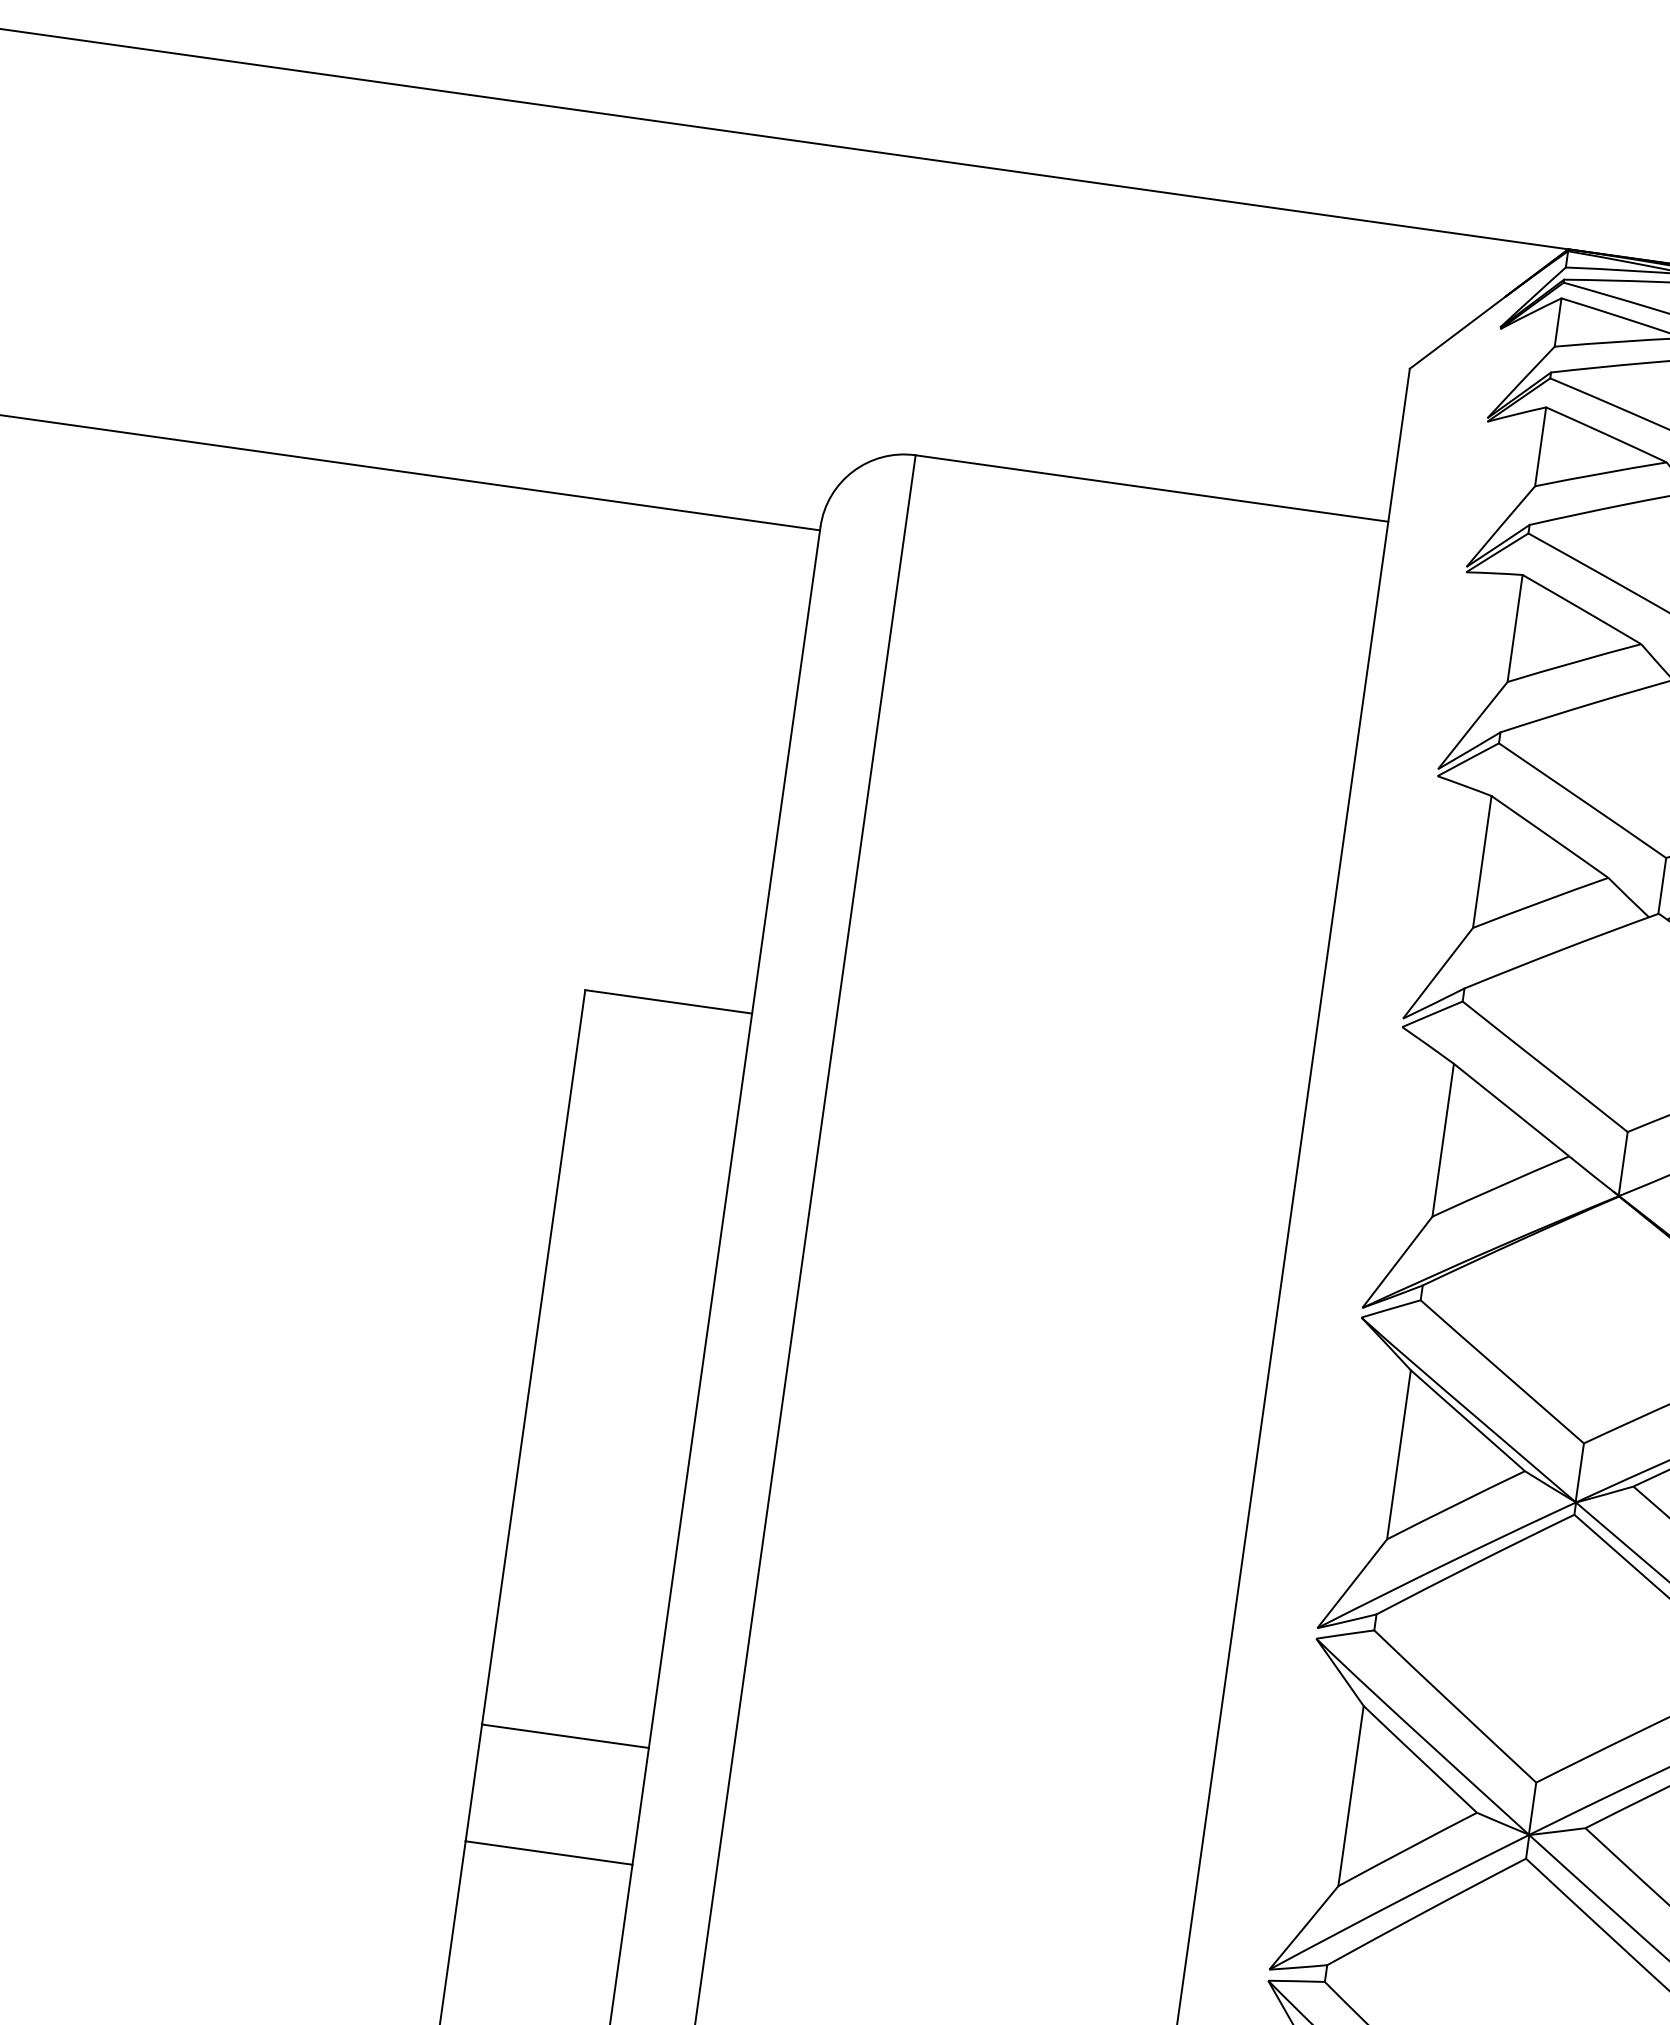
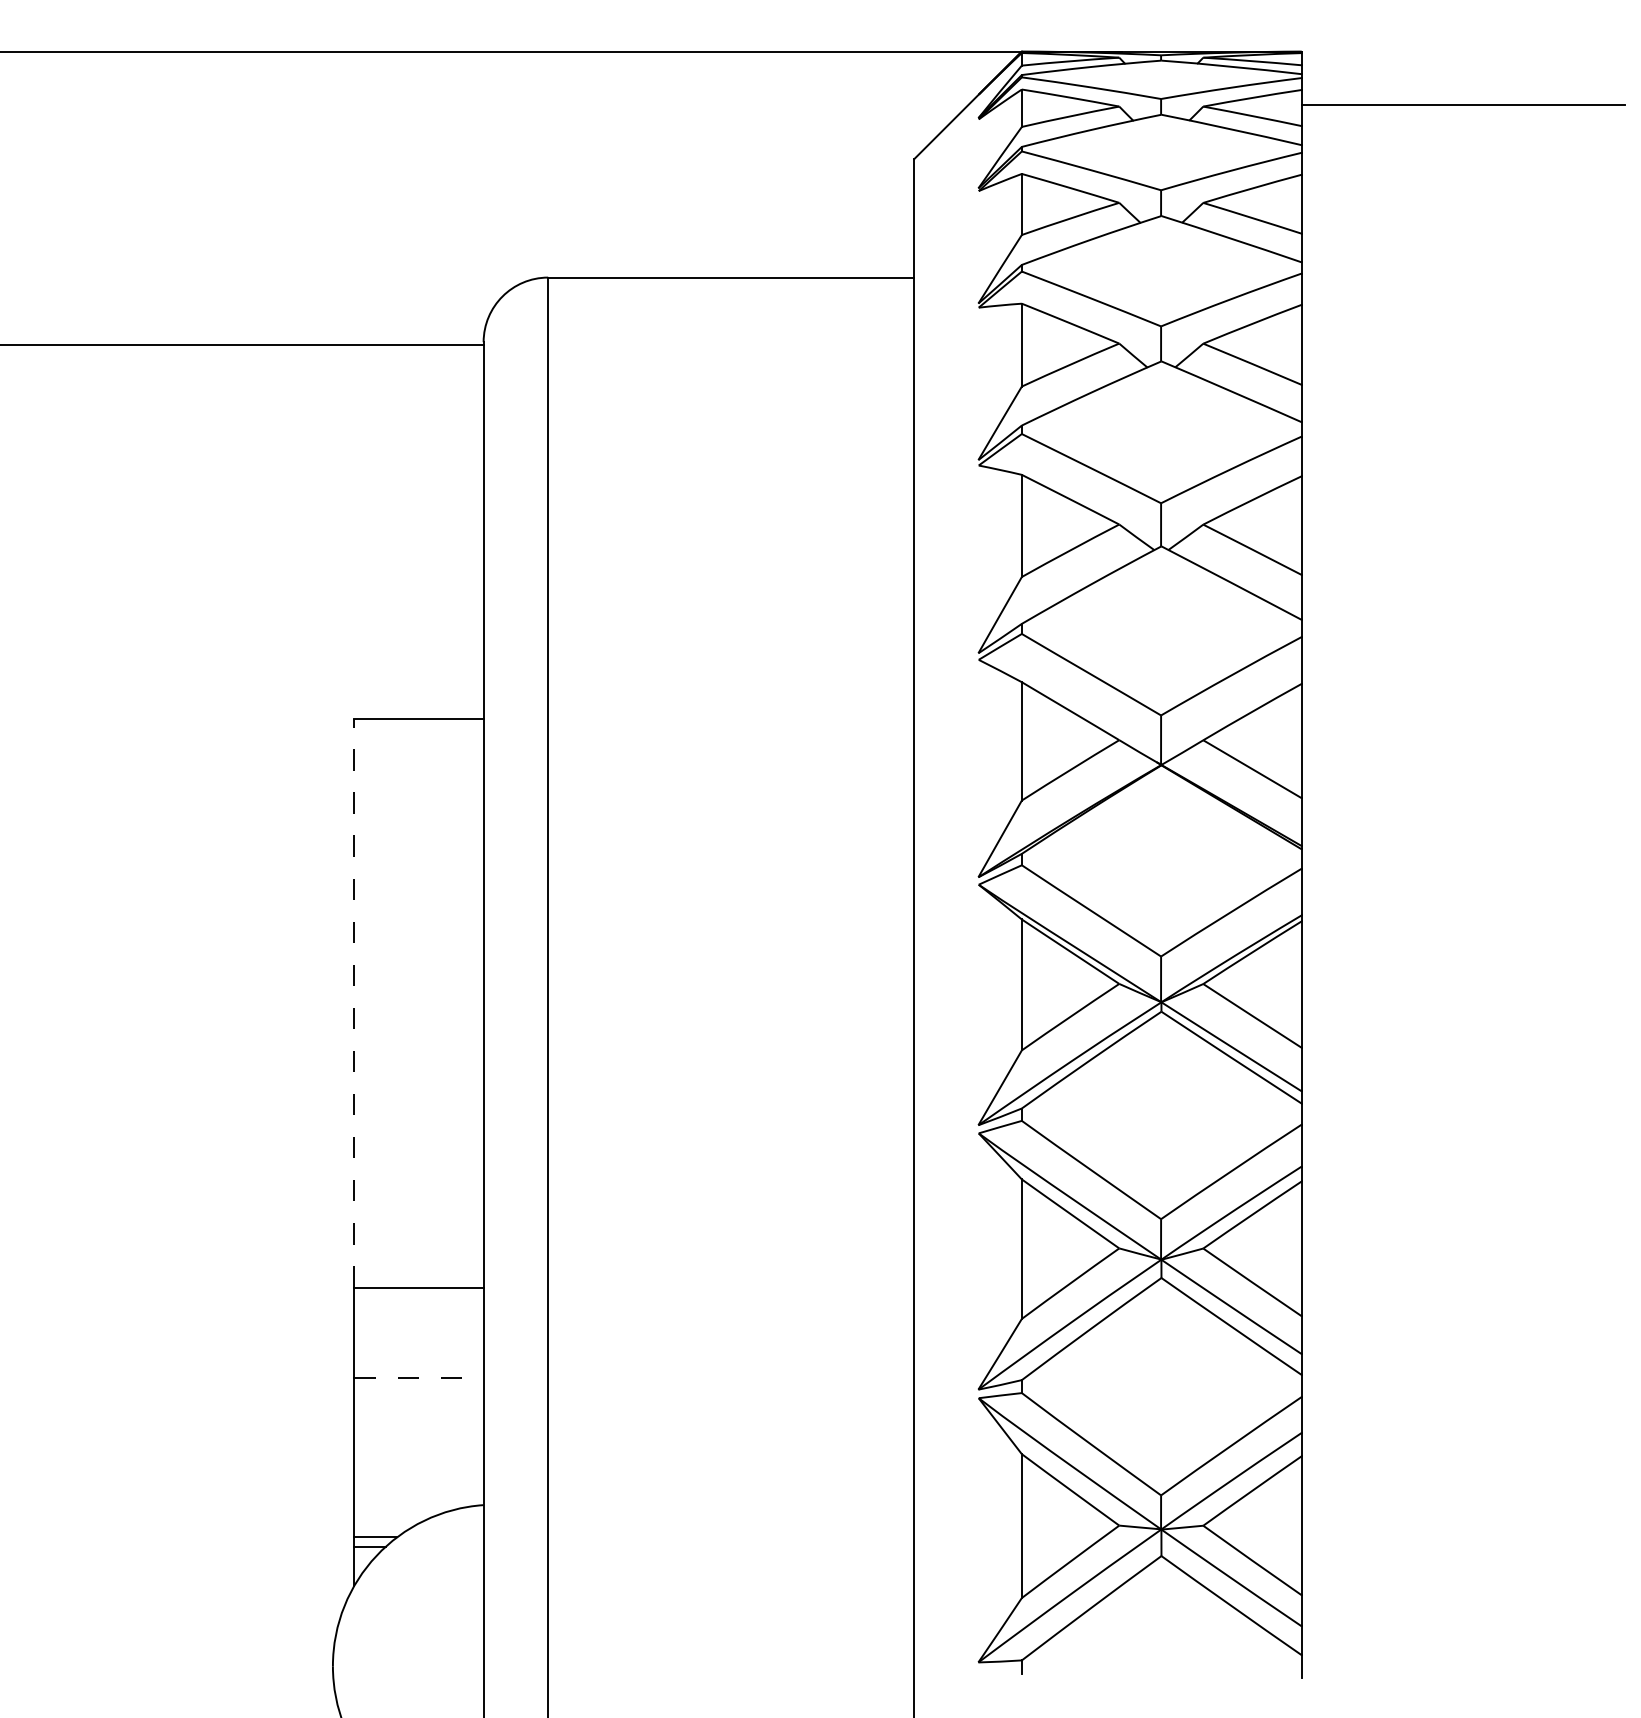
line: (533, 1356) -> (354, 1002), solid -> dashed
line: (549, 1852) -> (419, 1377), solid -> dashed

